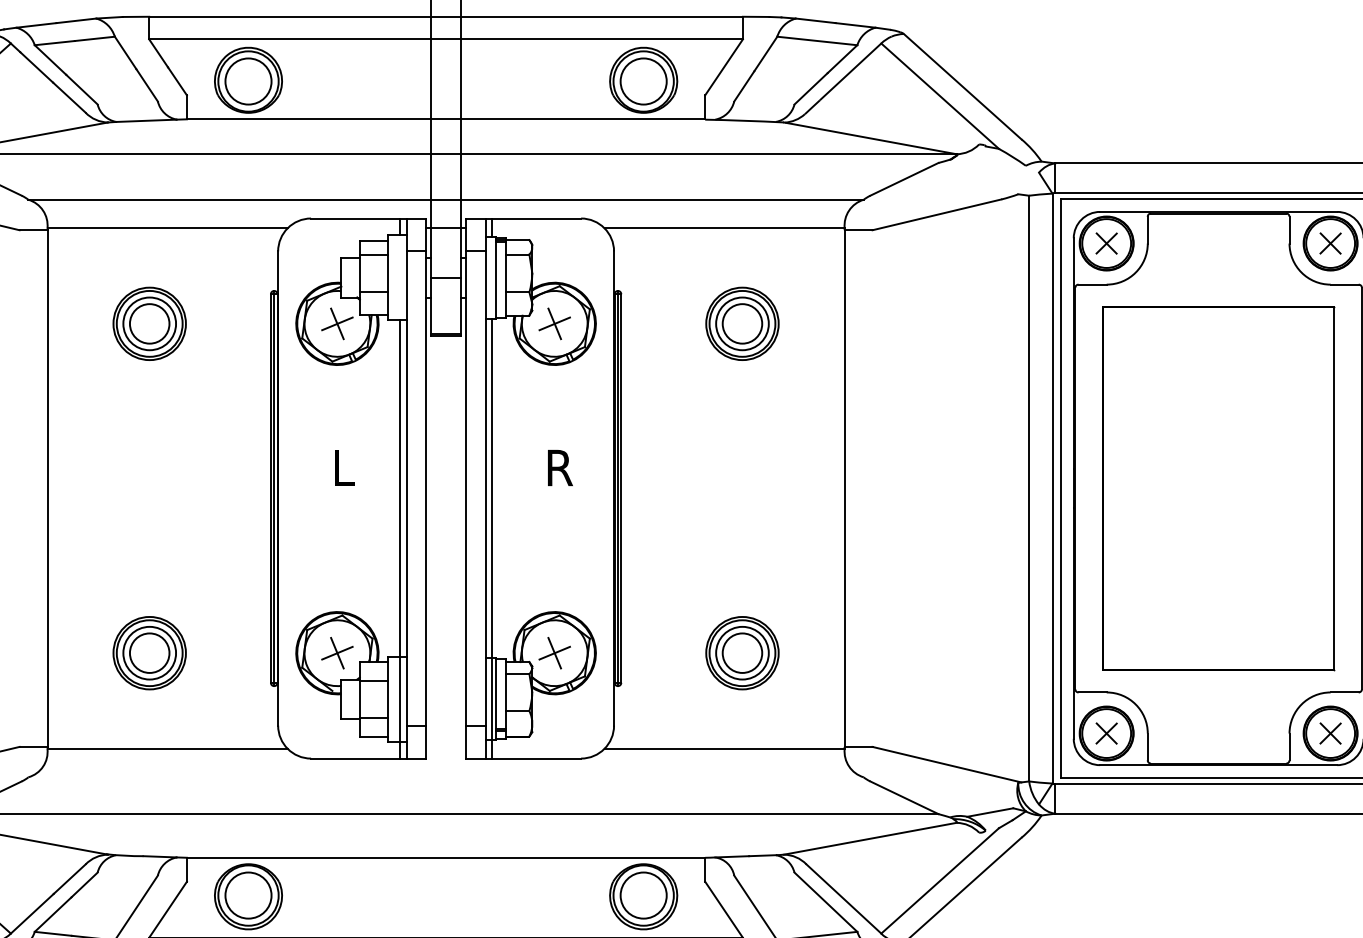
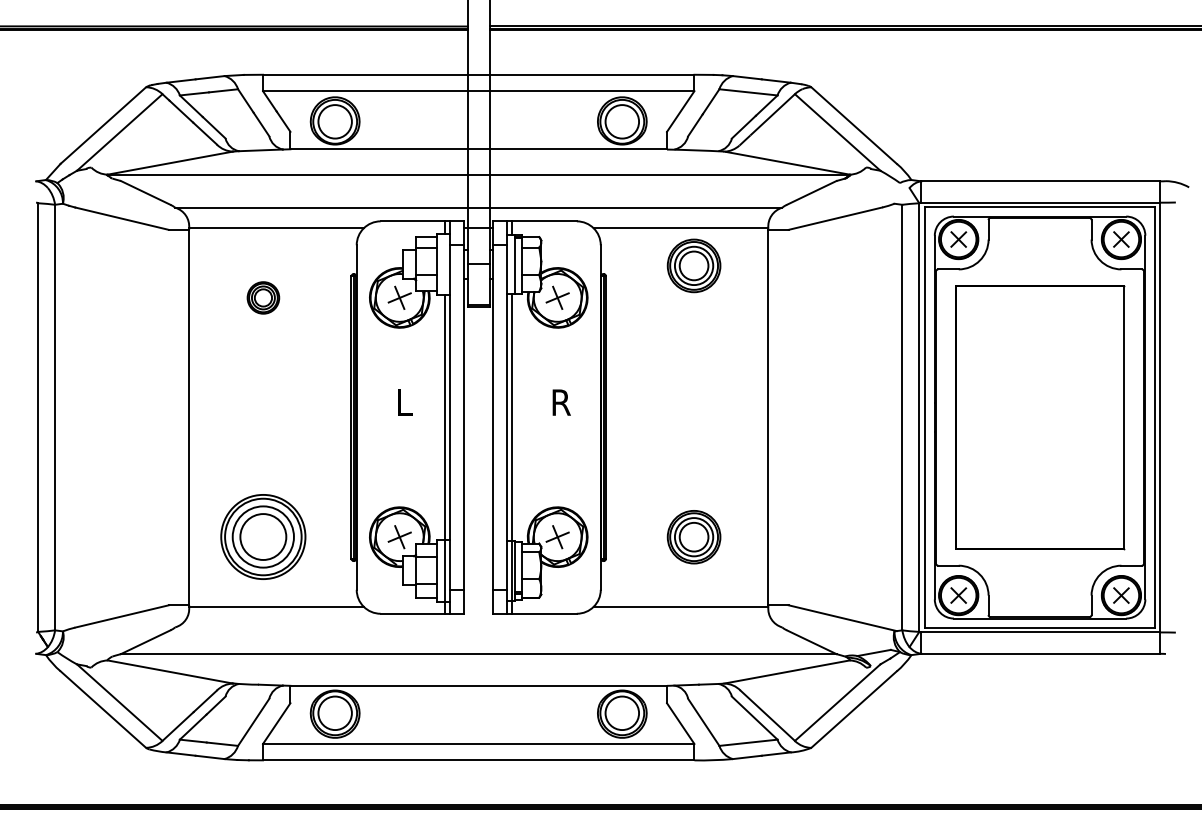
part: (149, 323) -> (263, 297), size x0.6
part: (741, 323) -> (693, 265), moved
part: (149, 653) -> (263, 537), size x1.6

